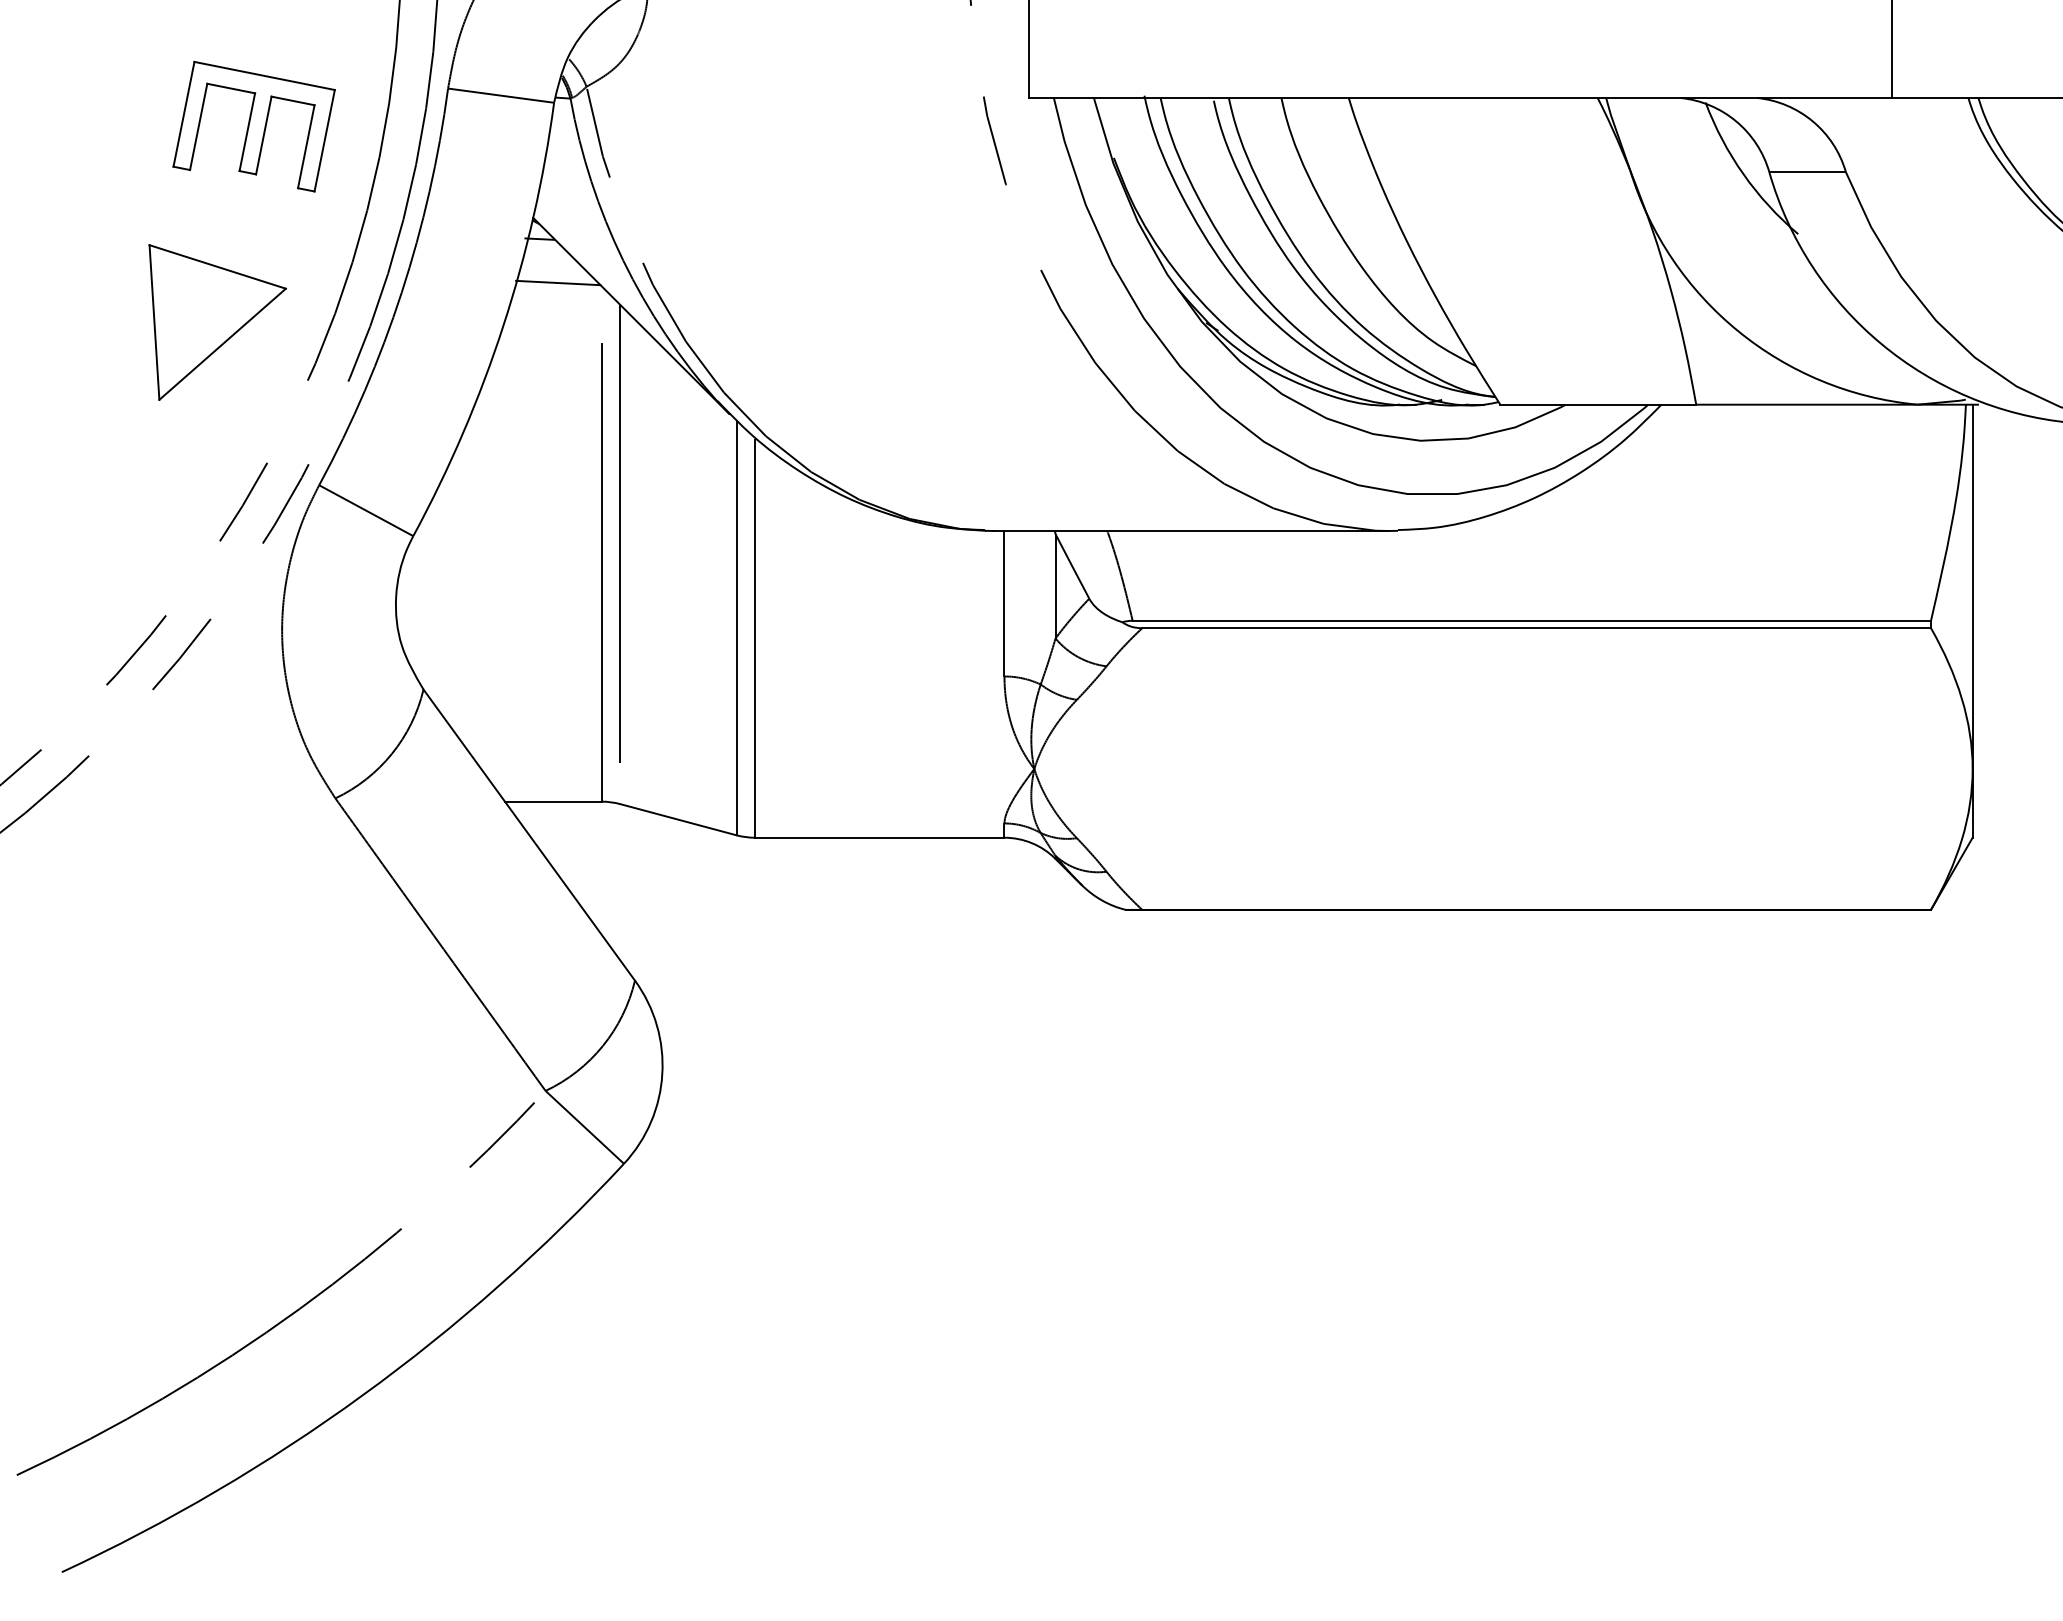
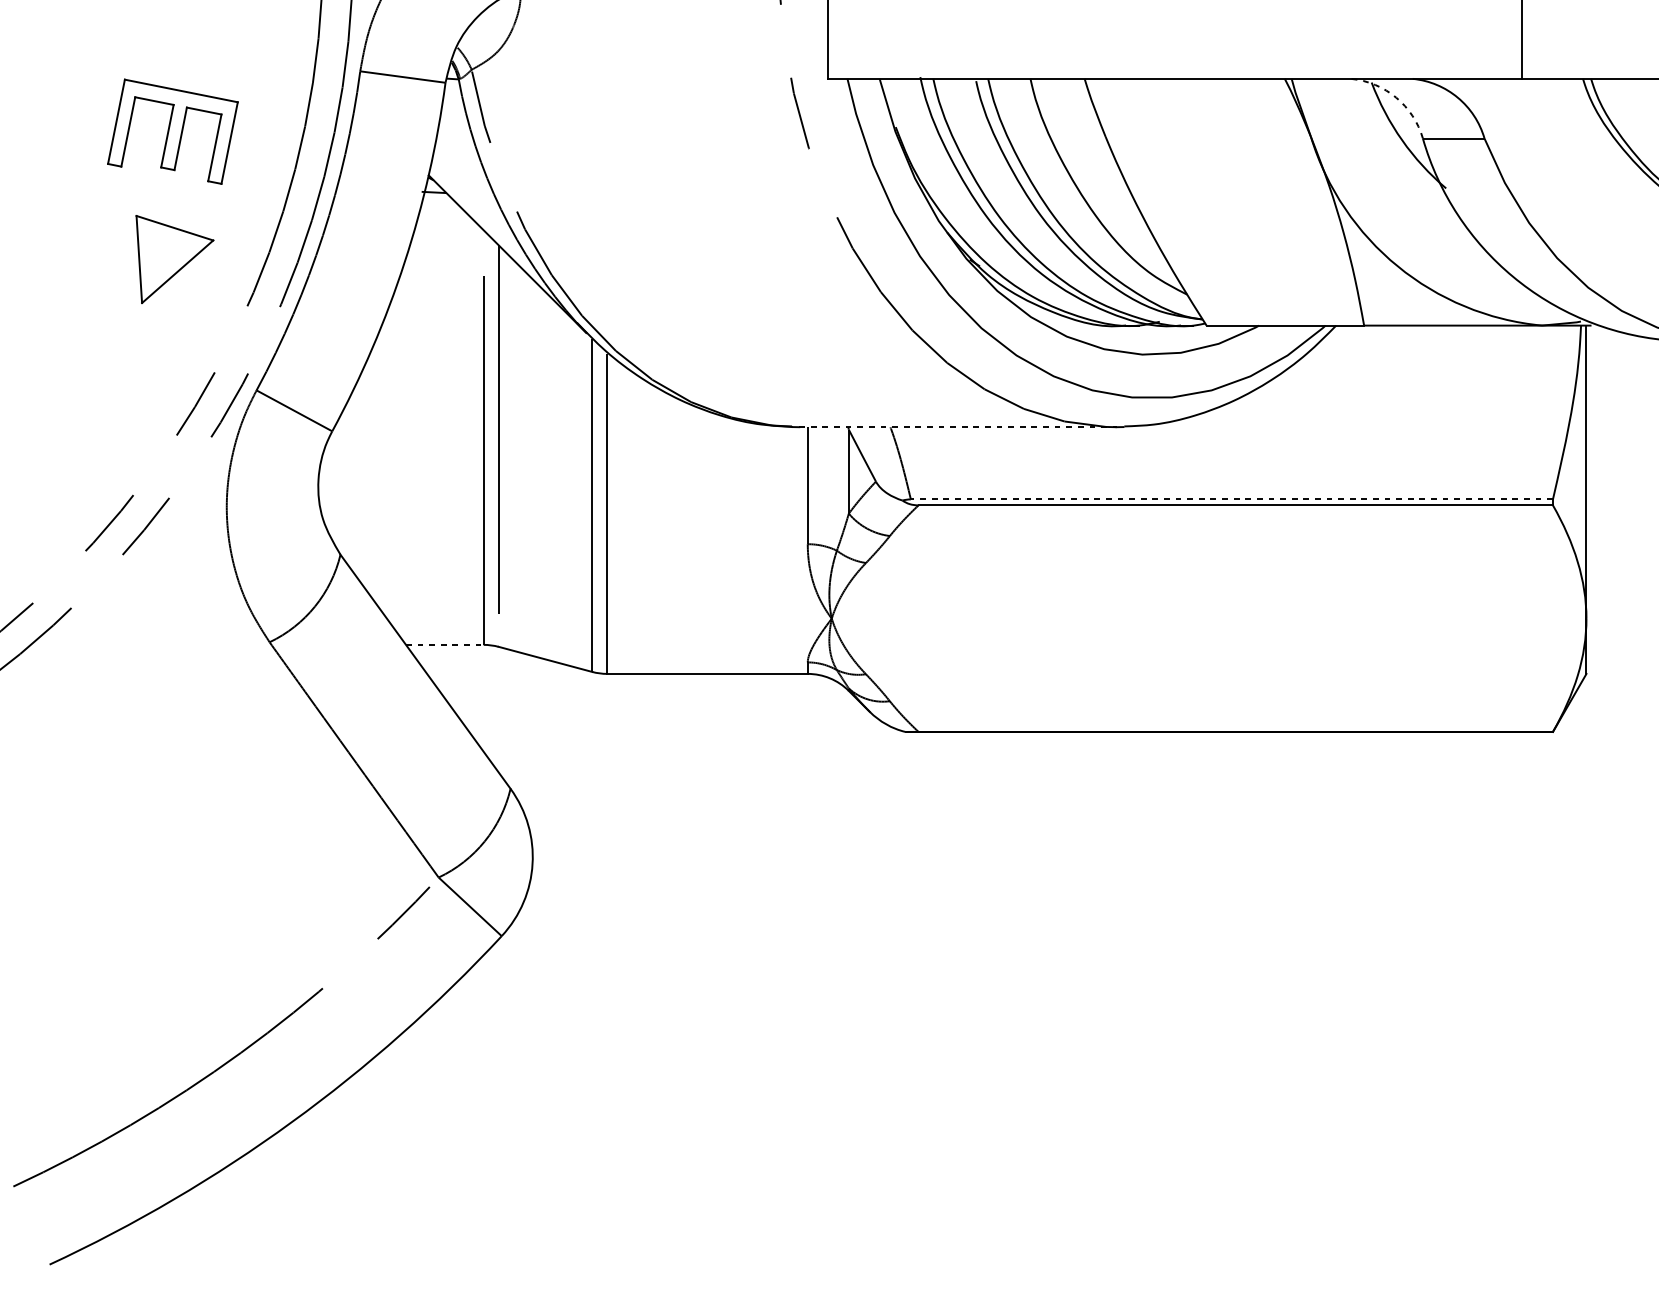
arc: (1736, 121) -> (1396, 97), solid -> dashed
part: (253, 126) -> (172, 131), moved
line: (558, 282) -> (449, 227), removed
part: (217, 322) -> (174, 259), size x0.7
line: (1191, 531) -> (958, 427), solid -> dashed
line: (1531, 620) -> (1231, 499), solid -> dashed
line: (553, 801) -> (445, 644), solid -> dashed

